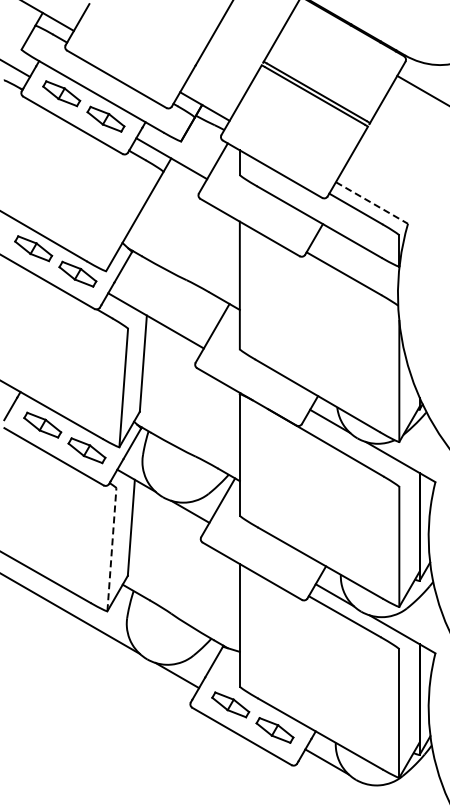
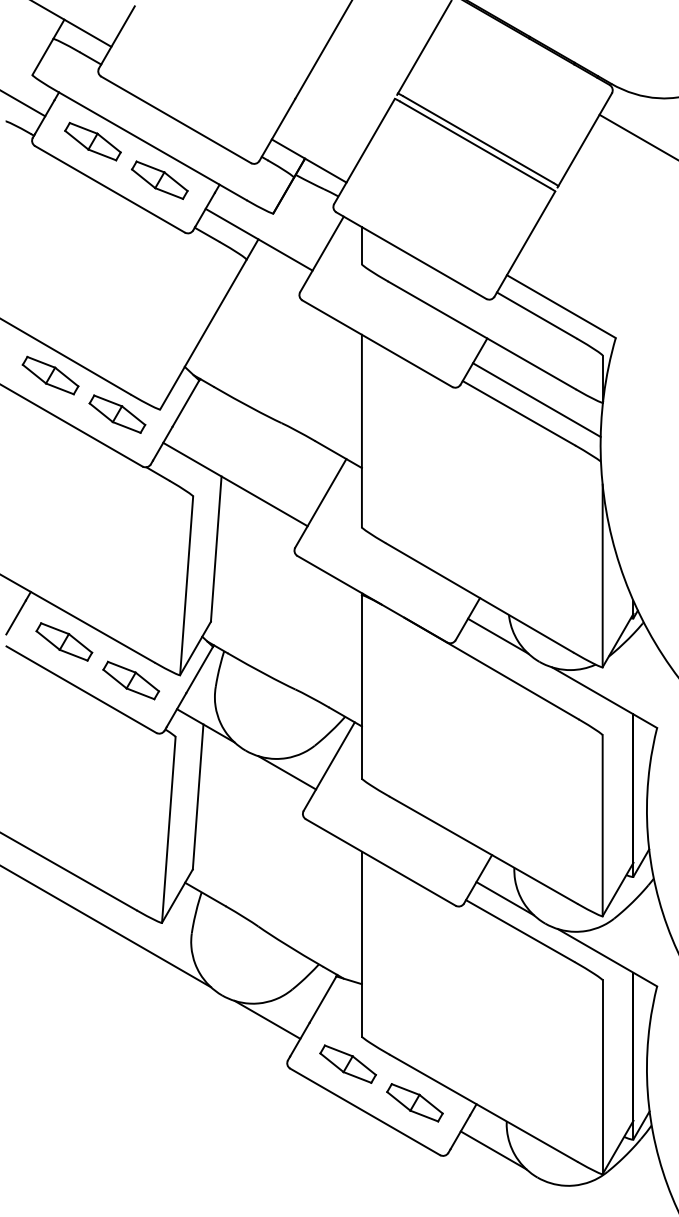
line: (371, 203) -> (560, 307), dashed -> solid
line: (355, 264) -> (536, 399), added
line: (111, 549) -> (168, 829), dashed -> solid

